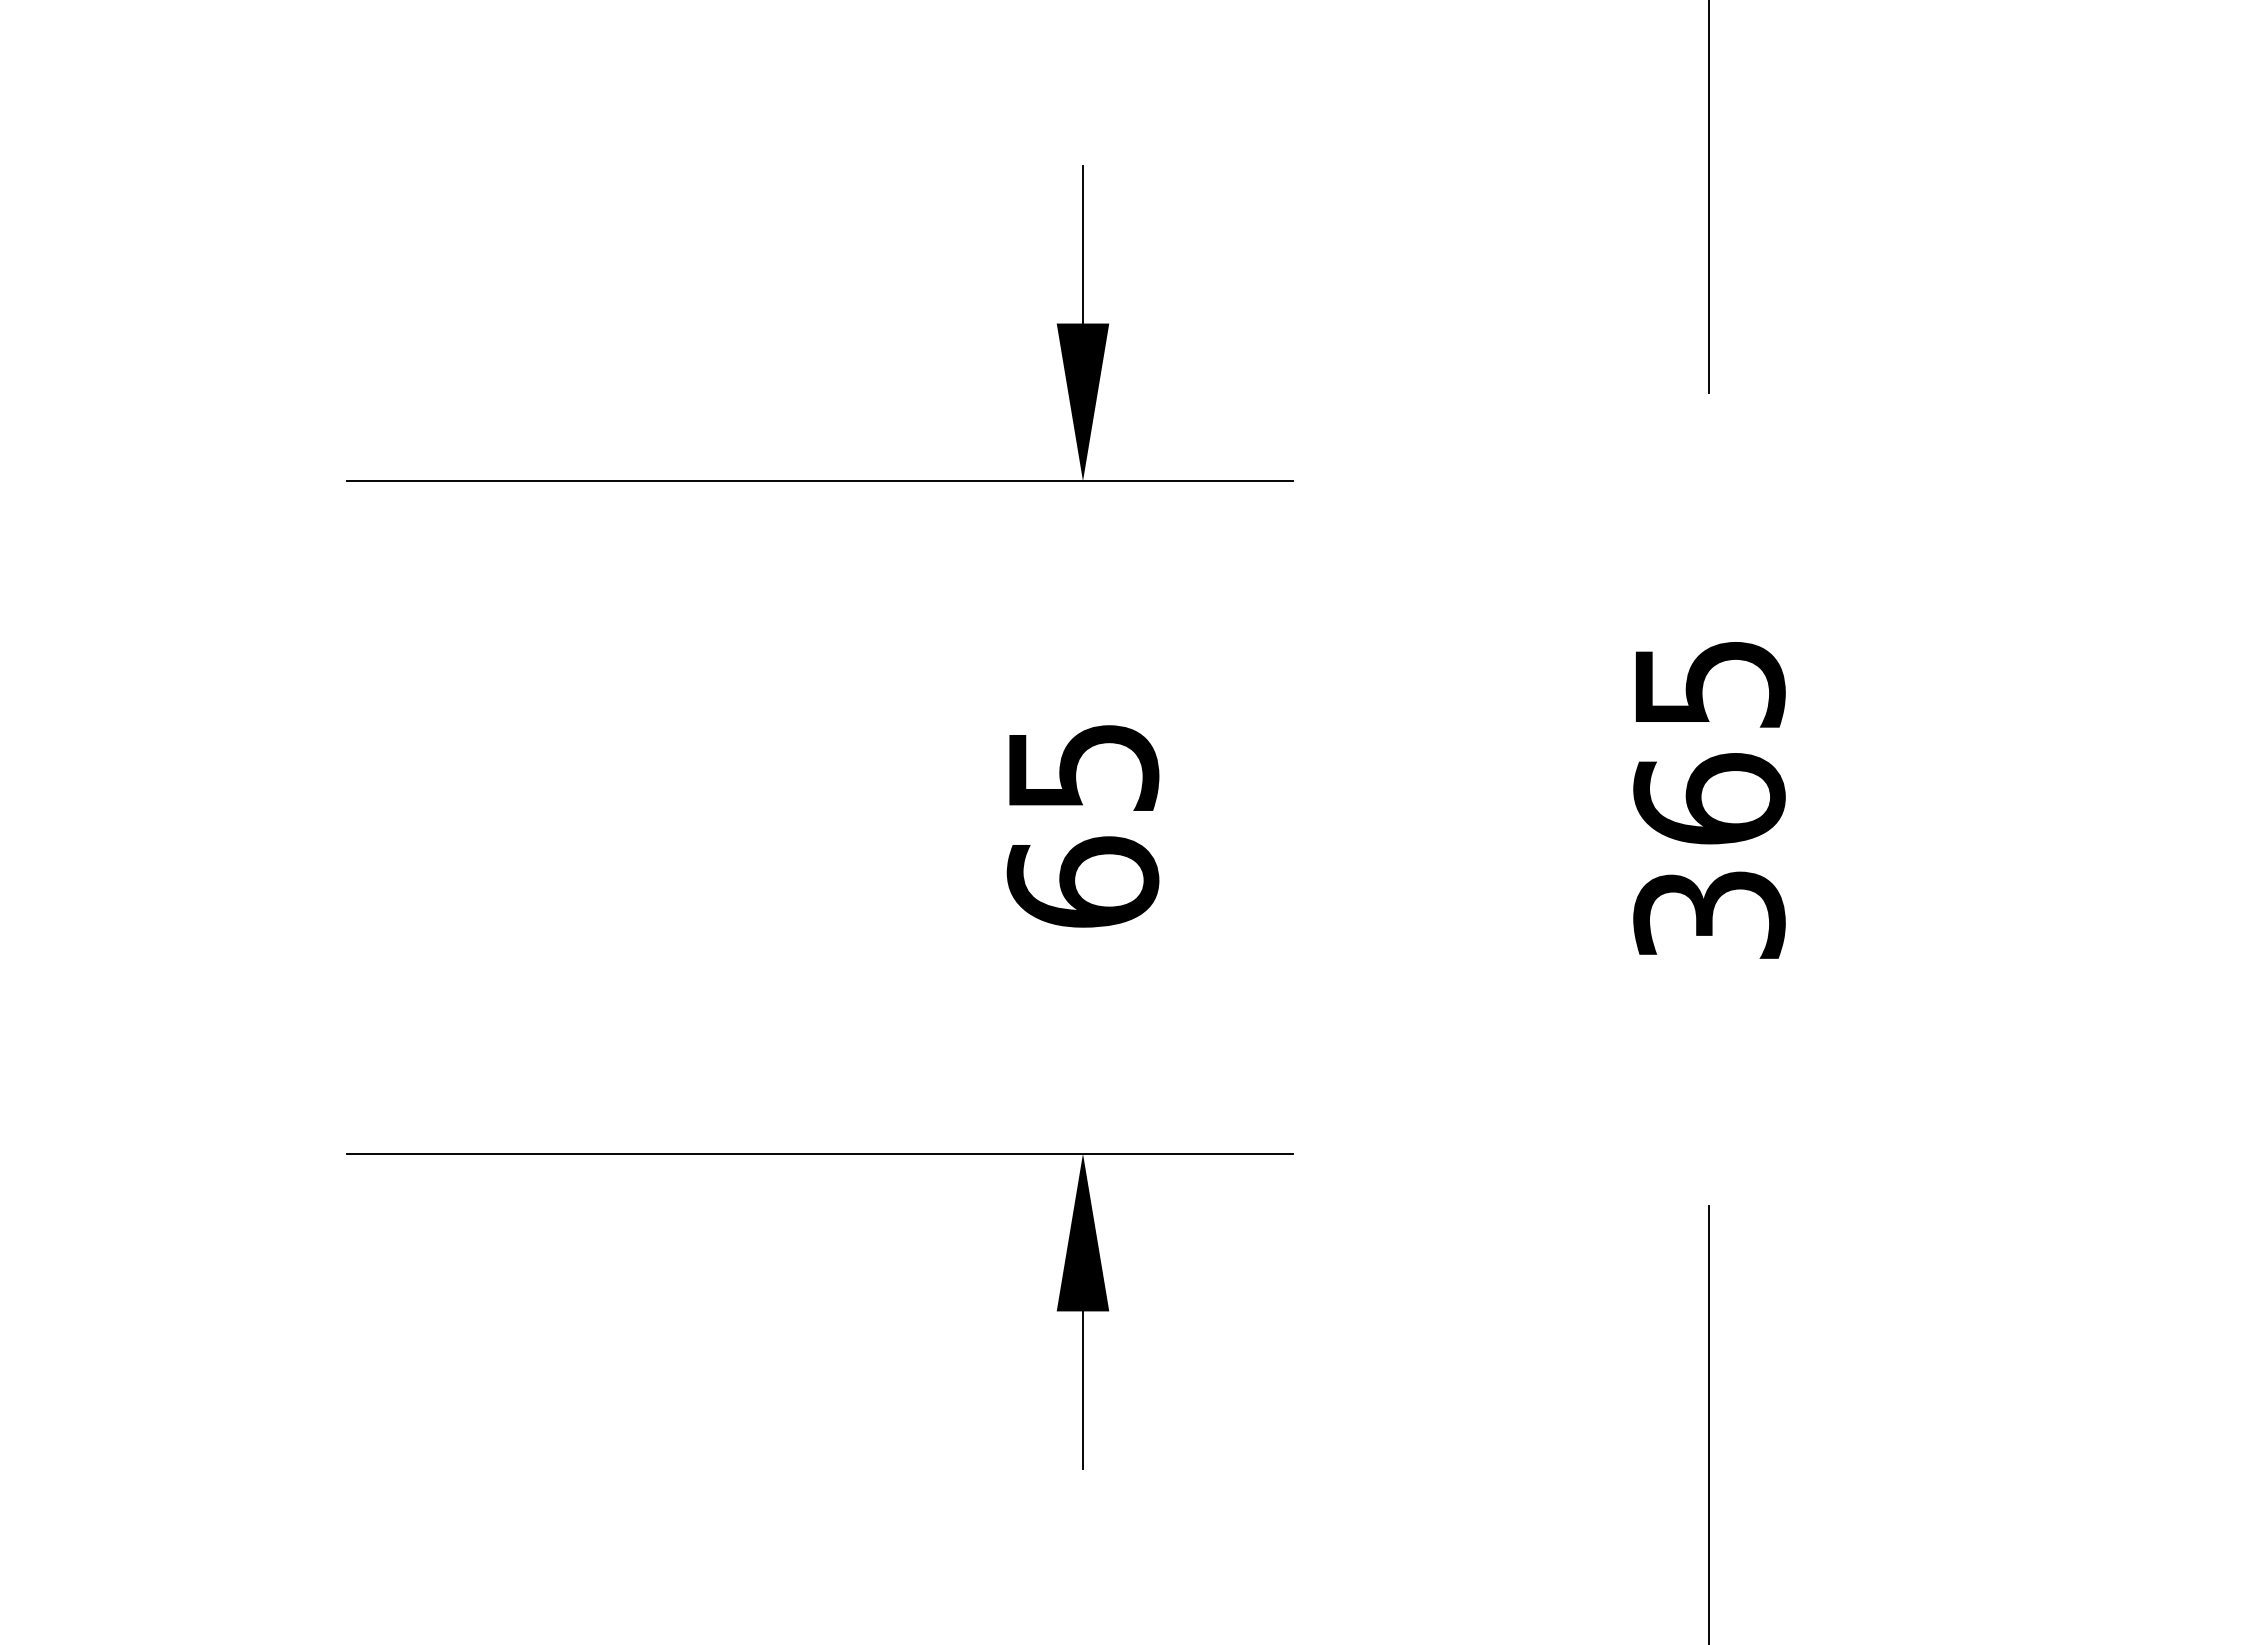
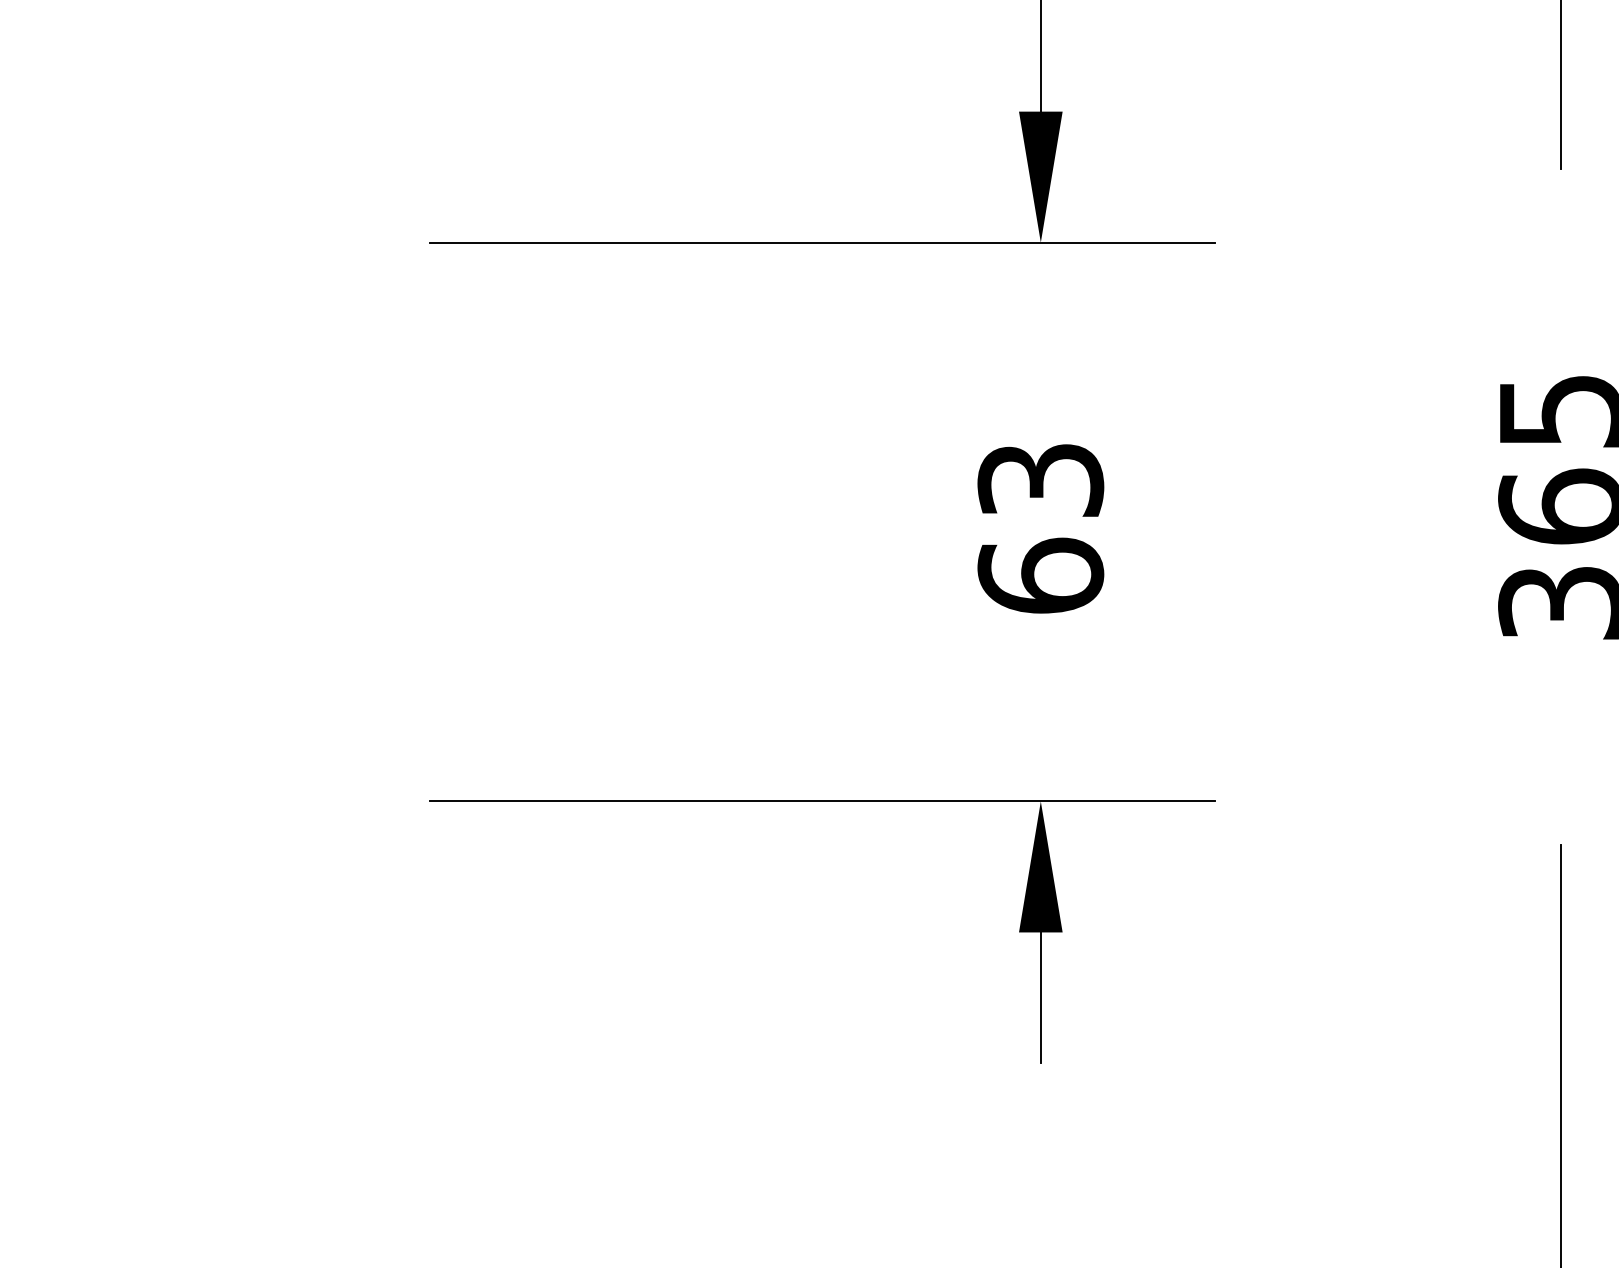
text: (1082, 767) -> (1040, 480), 65 -> 63

